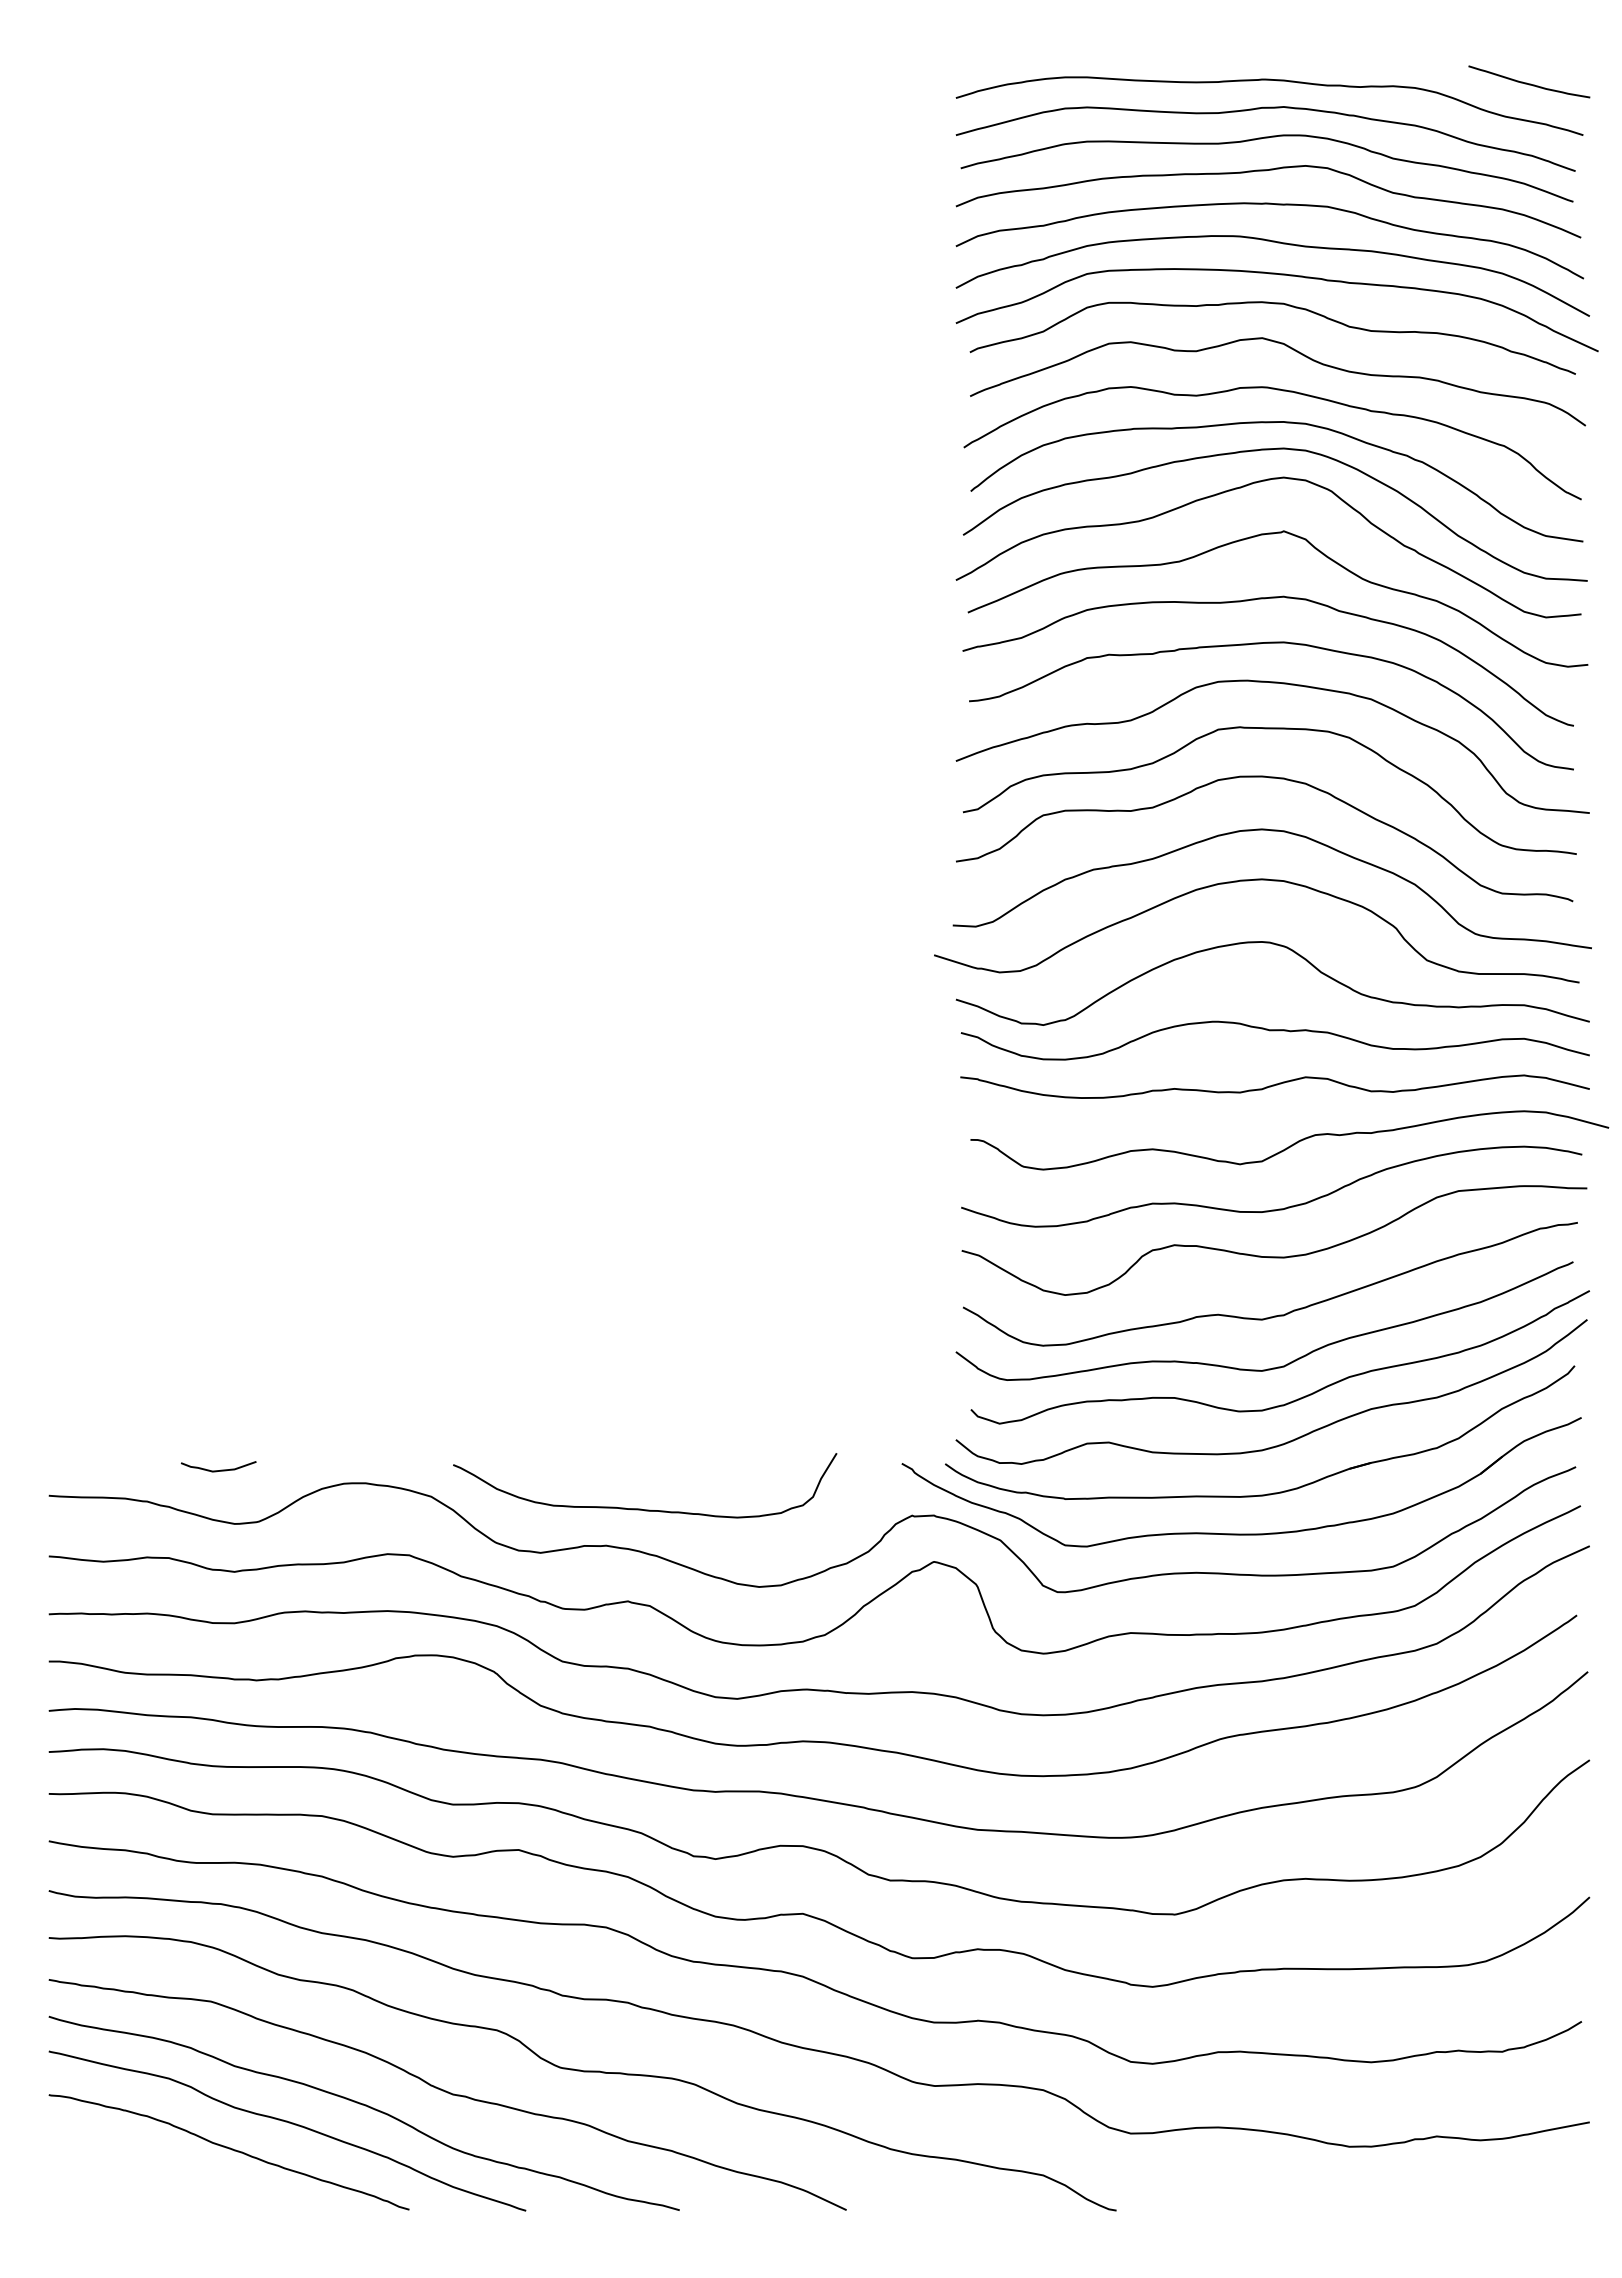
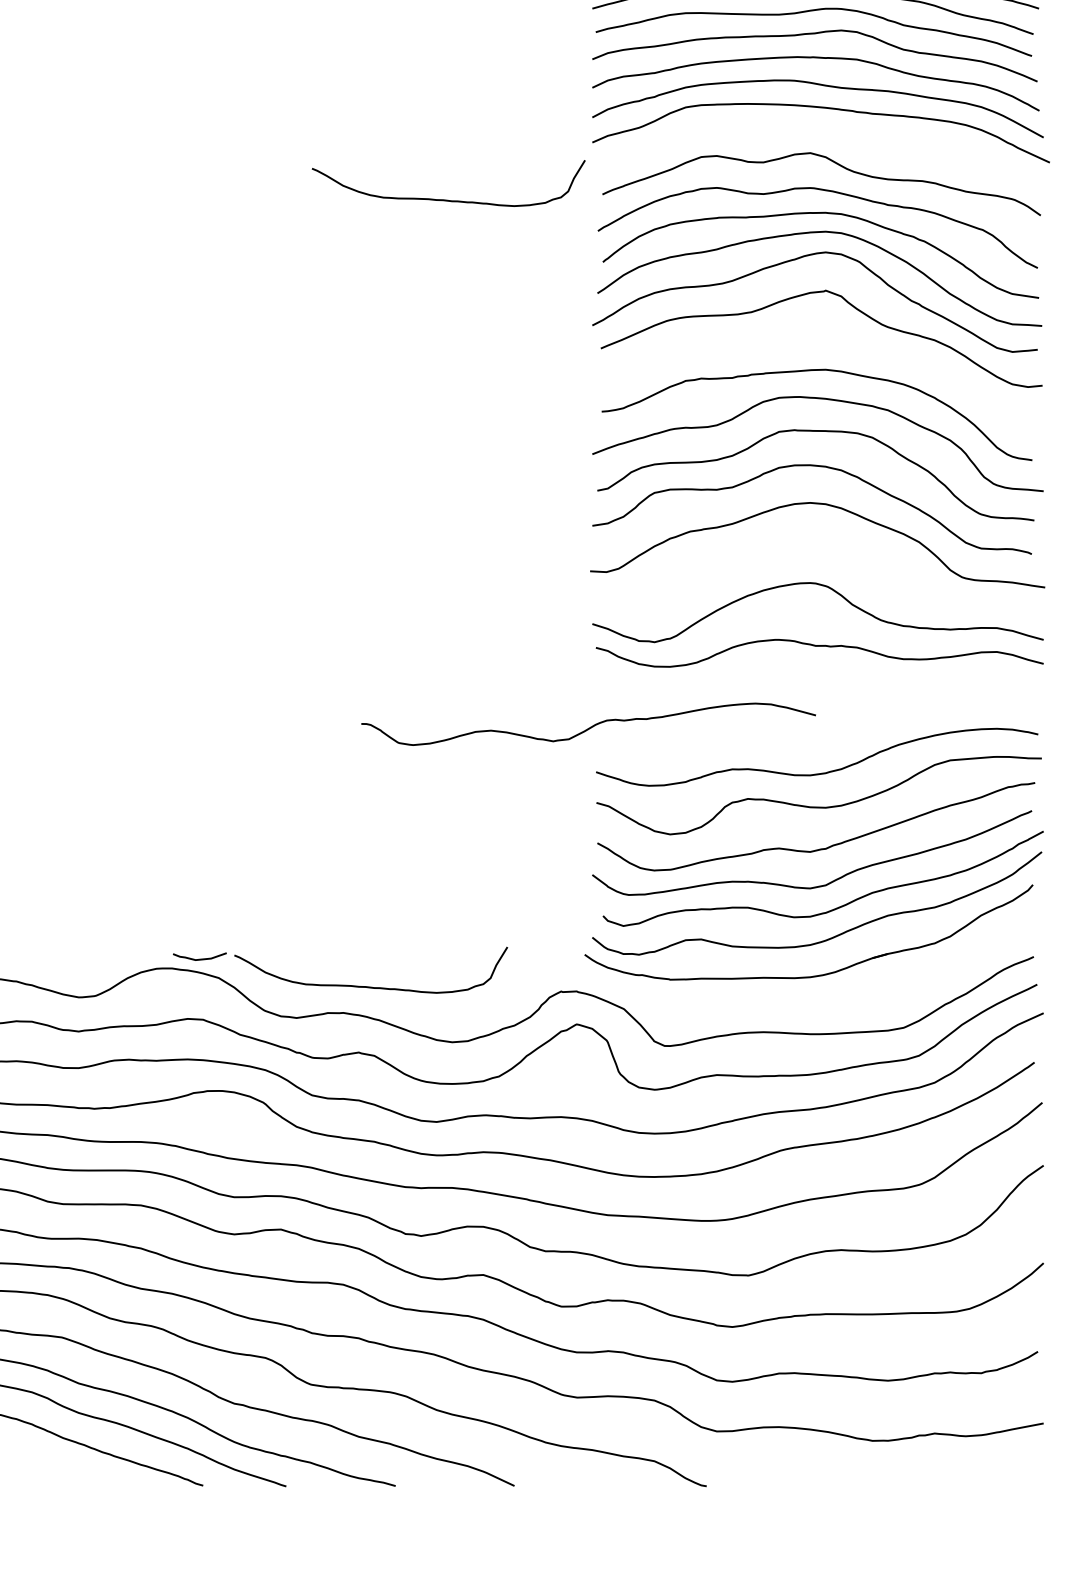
curve: (1274, 304) -> (819, 129), removed
curve: (750, 403) -> (446, 199), added
curve: (1265, 599) -> (812, 339), removed
curve: (1248, 881) -> (800, 539), removed
curve: (1274, 1086) -> (819, 685), removed
curve: (1291, 1144) -> (589, 727), moved
curve: (220, 1469) -> (201, 958), moved
part: (1241, 1533) -> (795, 1004), removed

